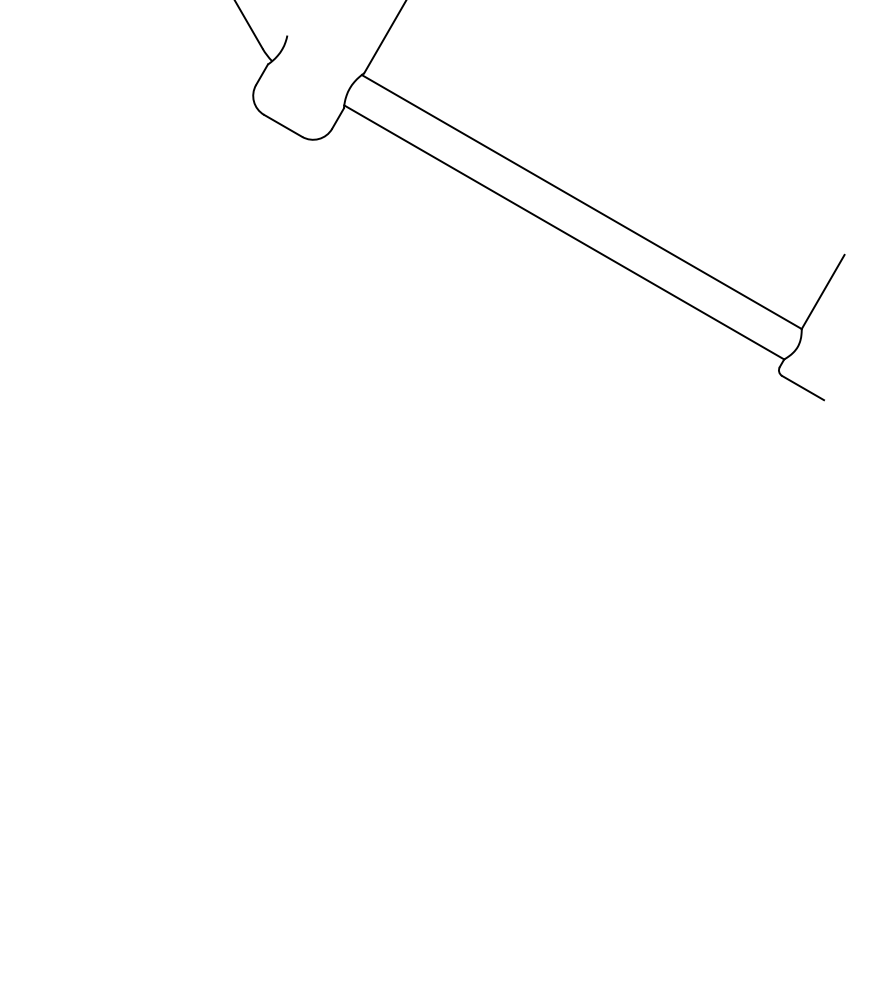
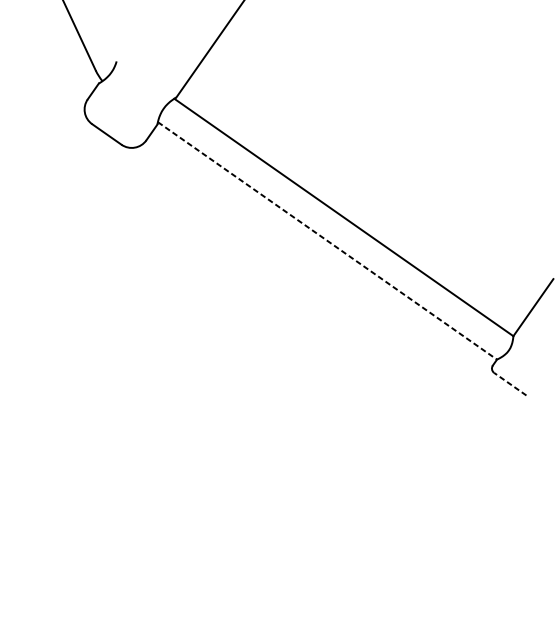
line: (564, 232) -> (327, 240), solid -> dashed
line: (802, 387) -> (509, 383), solid -> dashed

